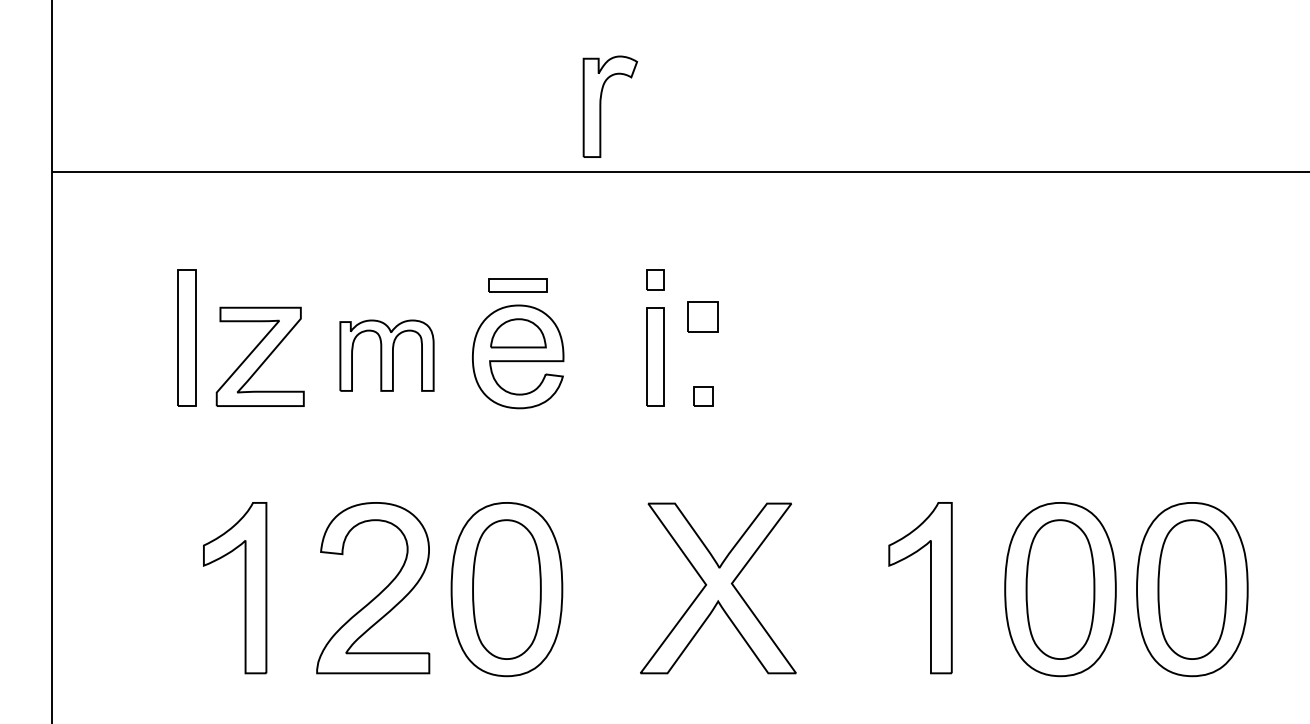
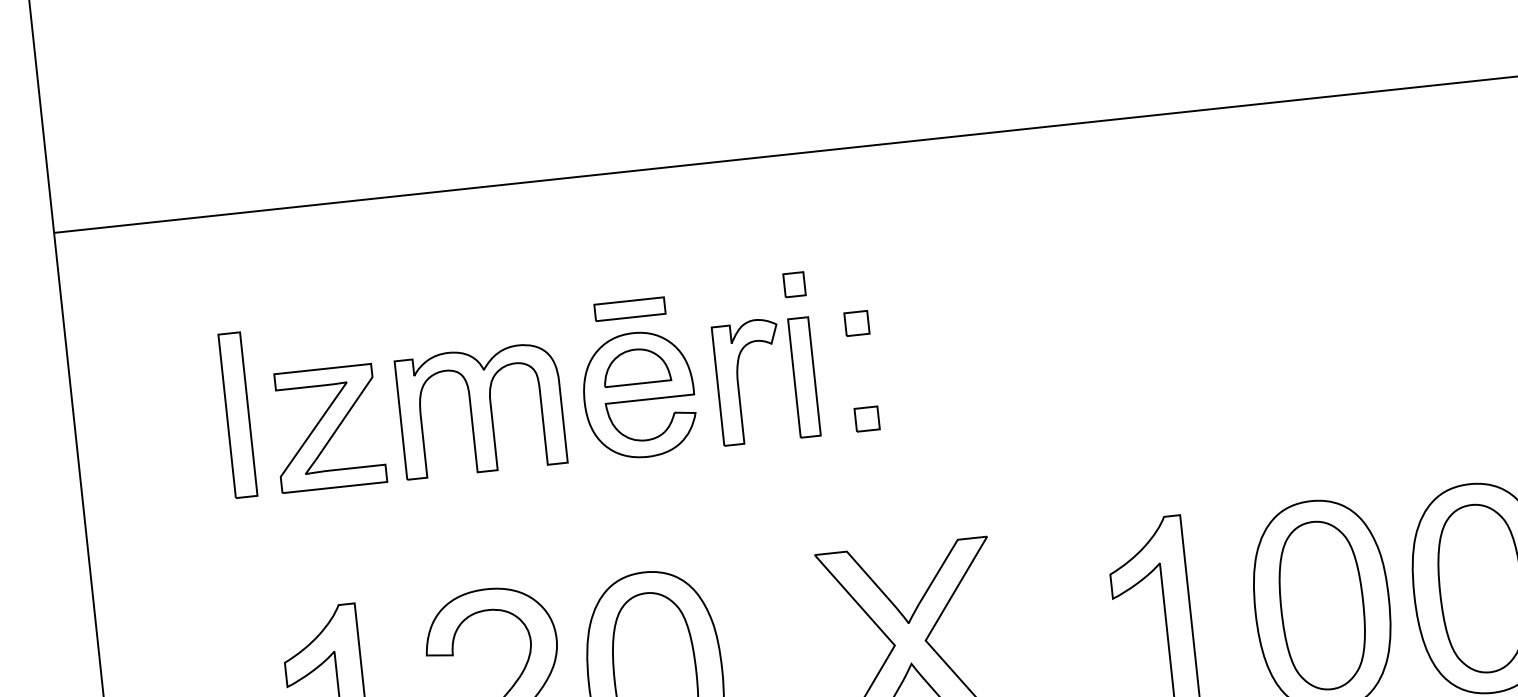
part: (601, 106) -> (739, 382), moved
part: (703, 317) -> (857, 323), size x0.62
part: (386, 355) -> (480, 410), size x1.43

